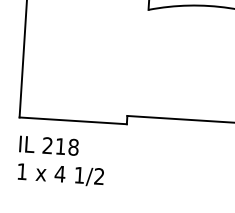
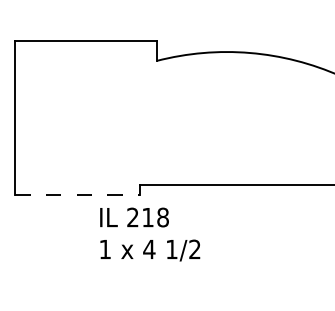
line: (74, 120) -> (78, 194), solid -> dashed
text: (61, 161) -> (150, 234), moved

